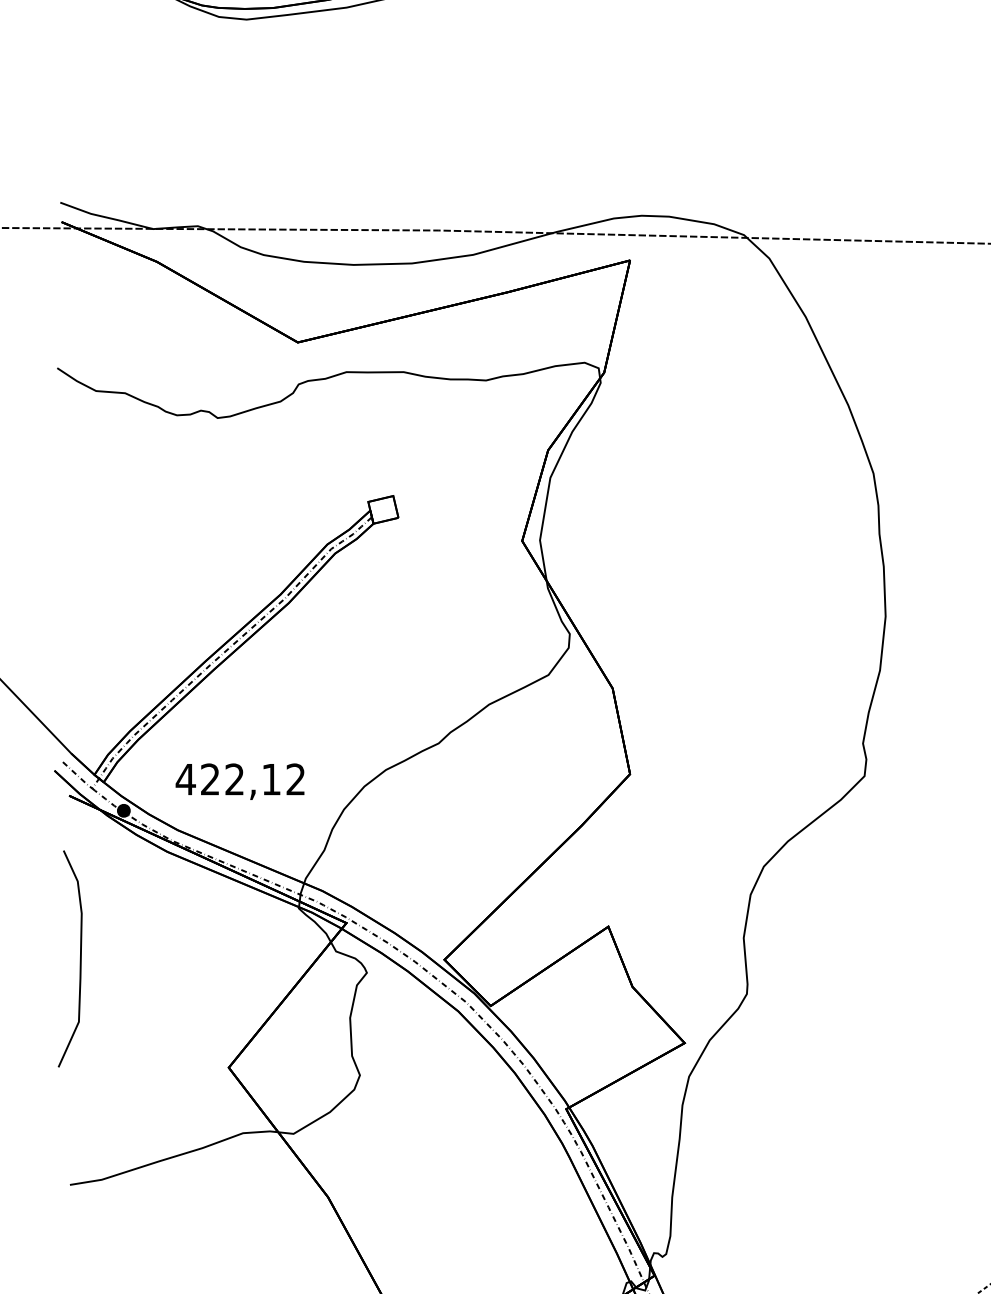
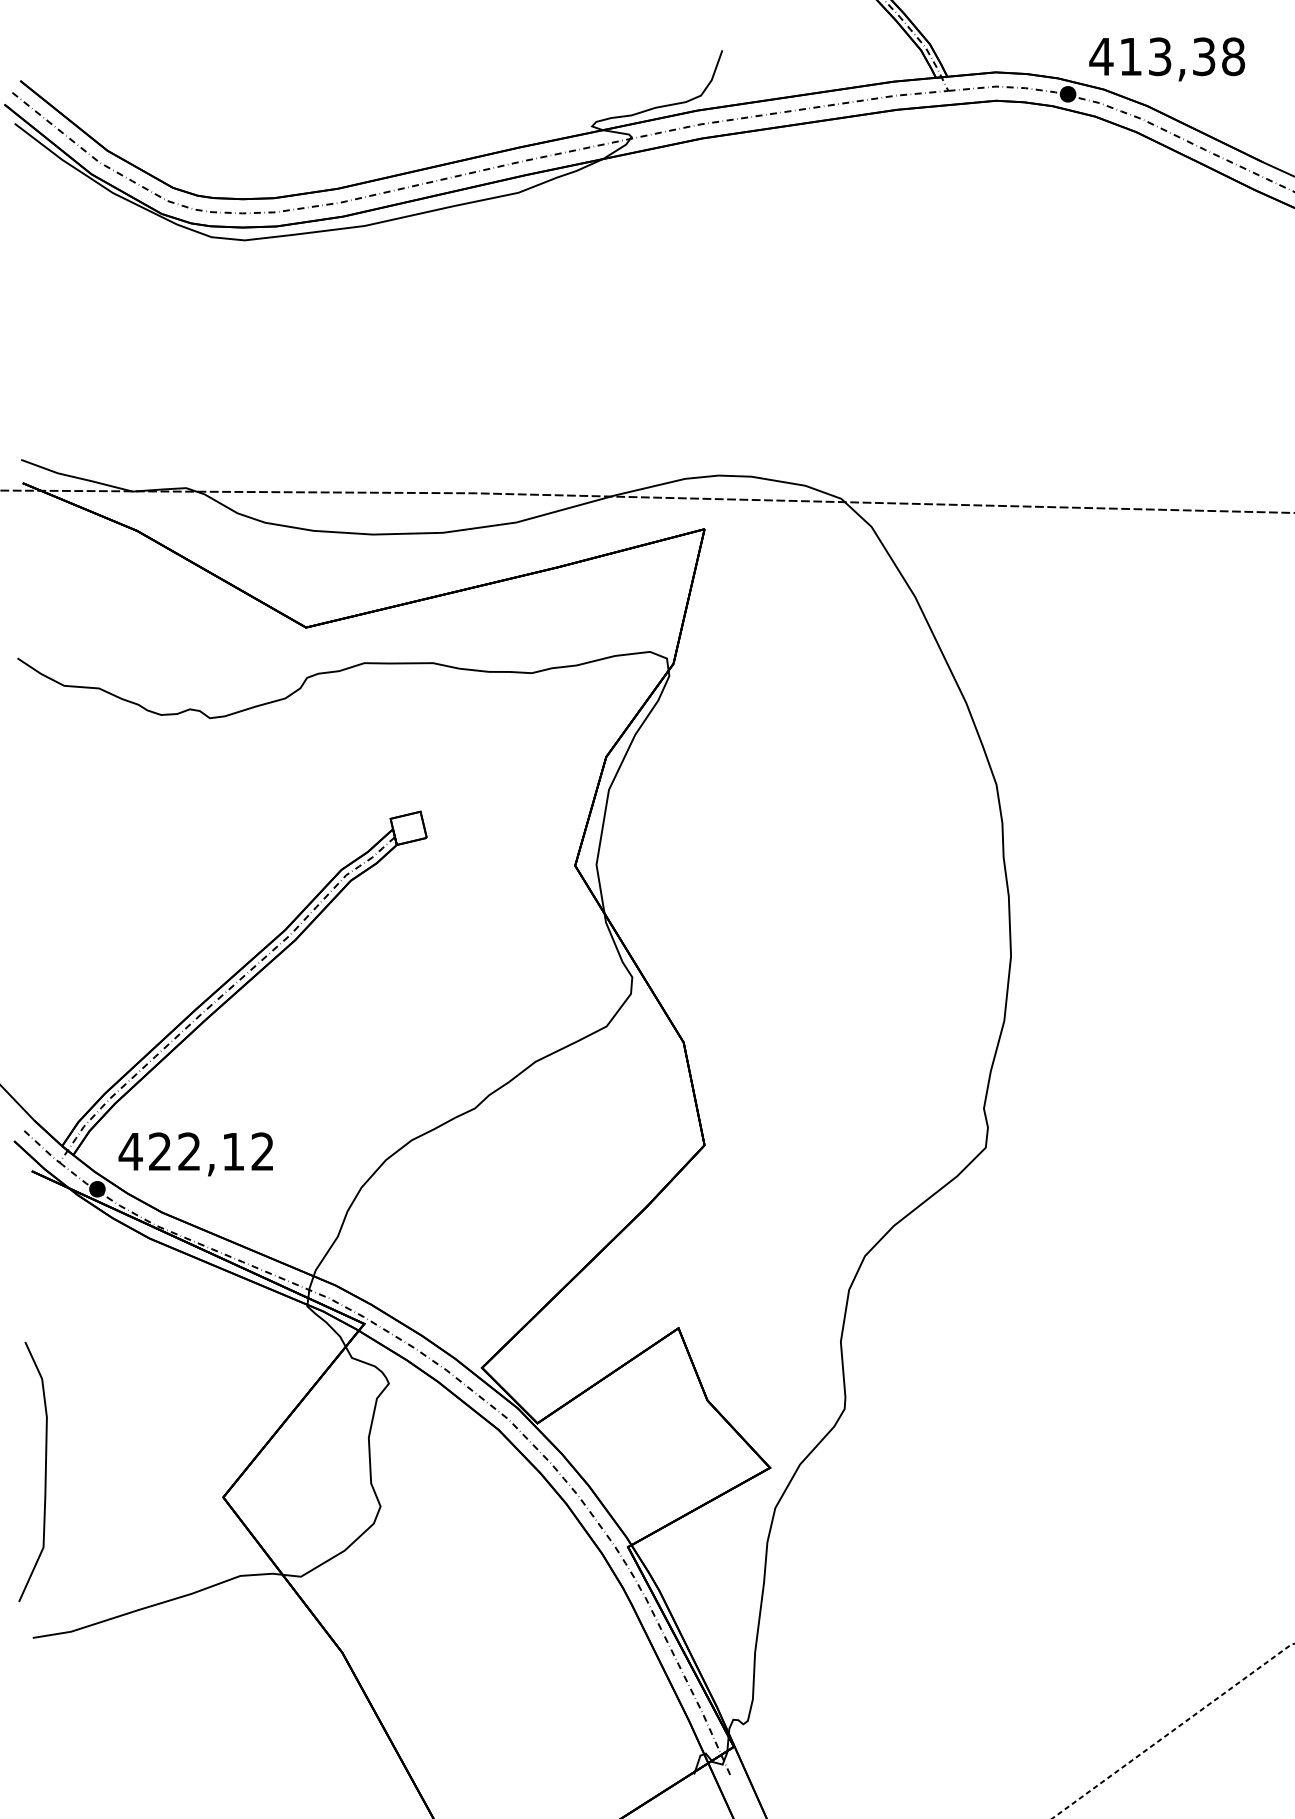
text: (239, 781) -> (195, 1154), moved
curve: (79, 959) -> (44, 1472), moved

